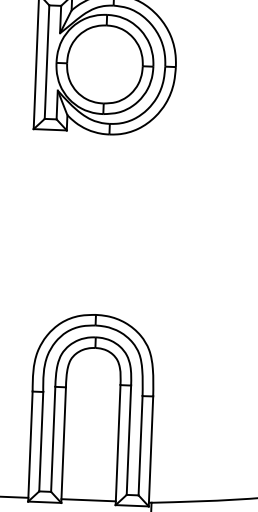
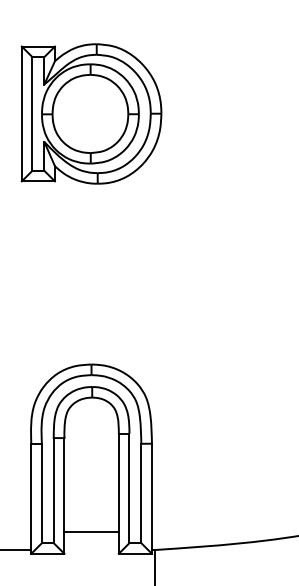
line: (88, 500) -> (91, 532), moved

